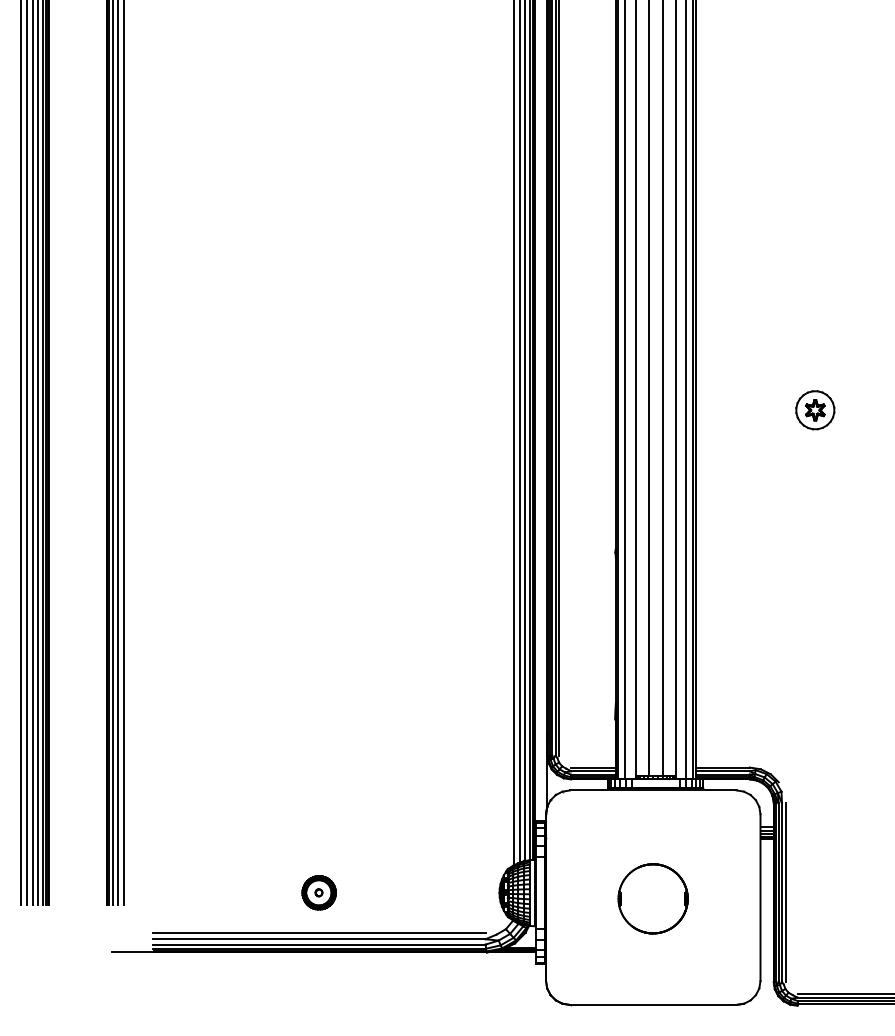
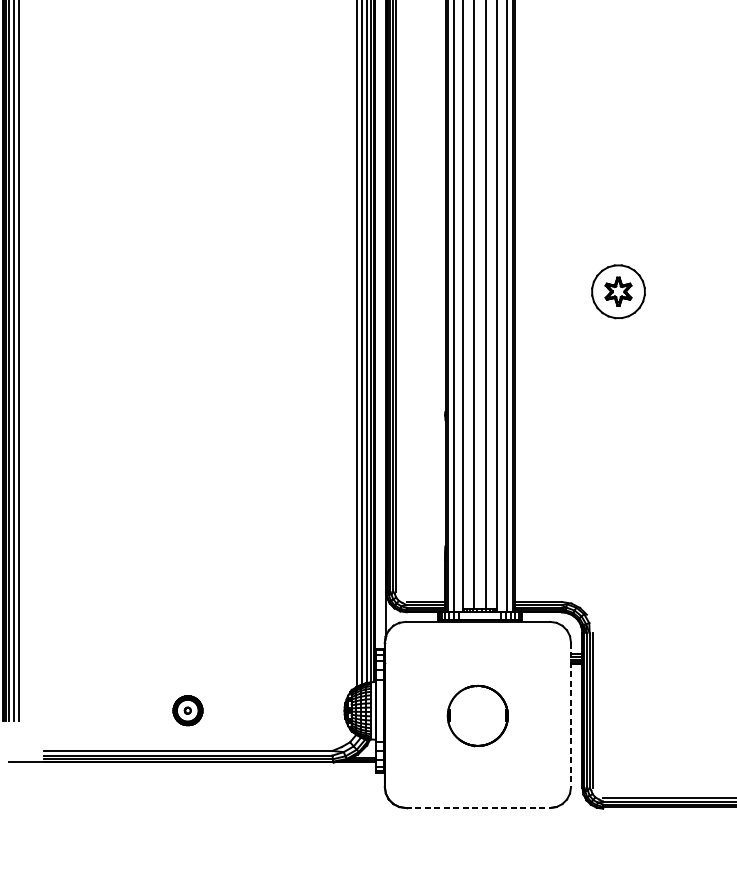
part: (815, 410) -> (618, 292), size x1.6
line: (760, 898) -> (571, 715), solid -> dashed
line: (318, 933) -> (187, 746), removed
line: (653, 1004) -> (478, 807), solid -> dashed

